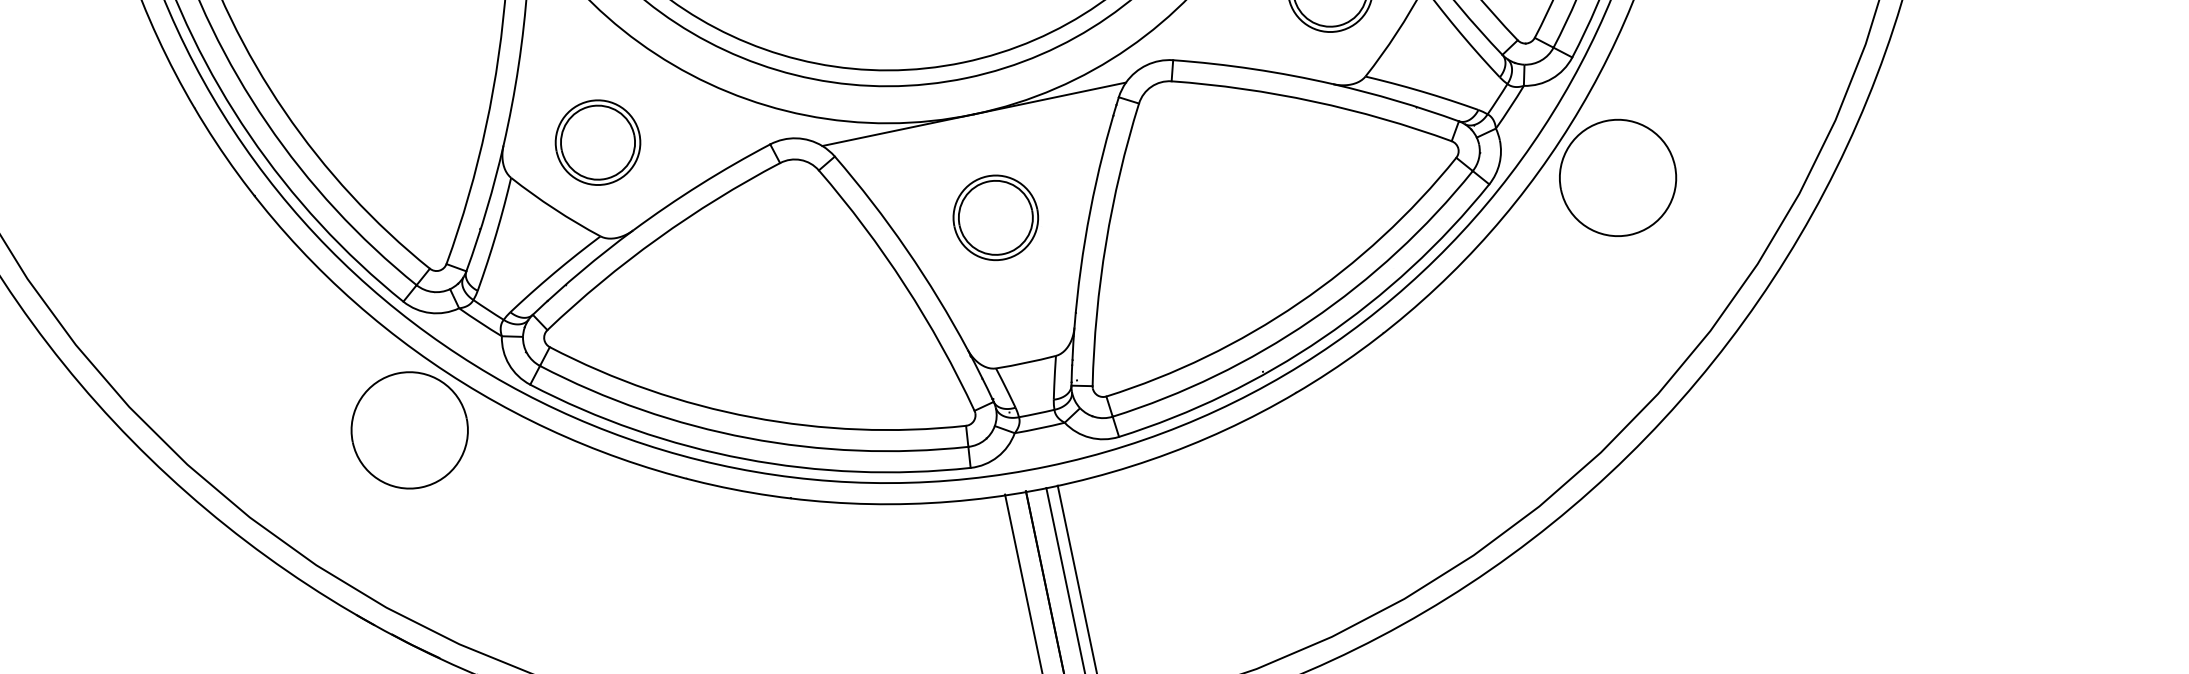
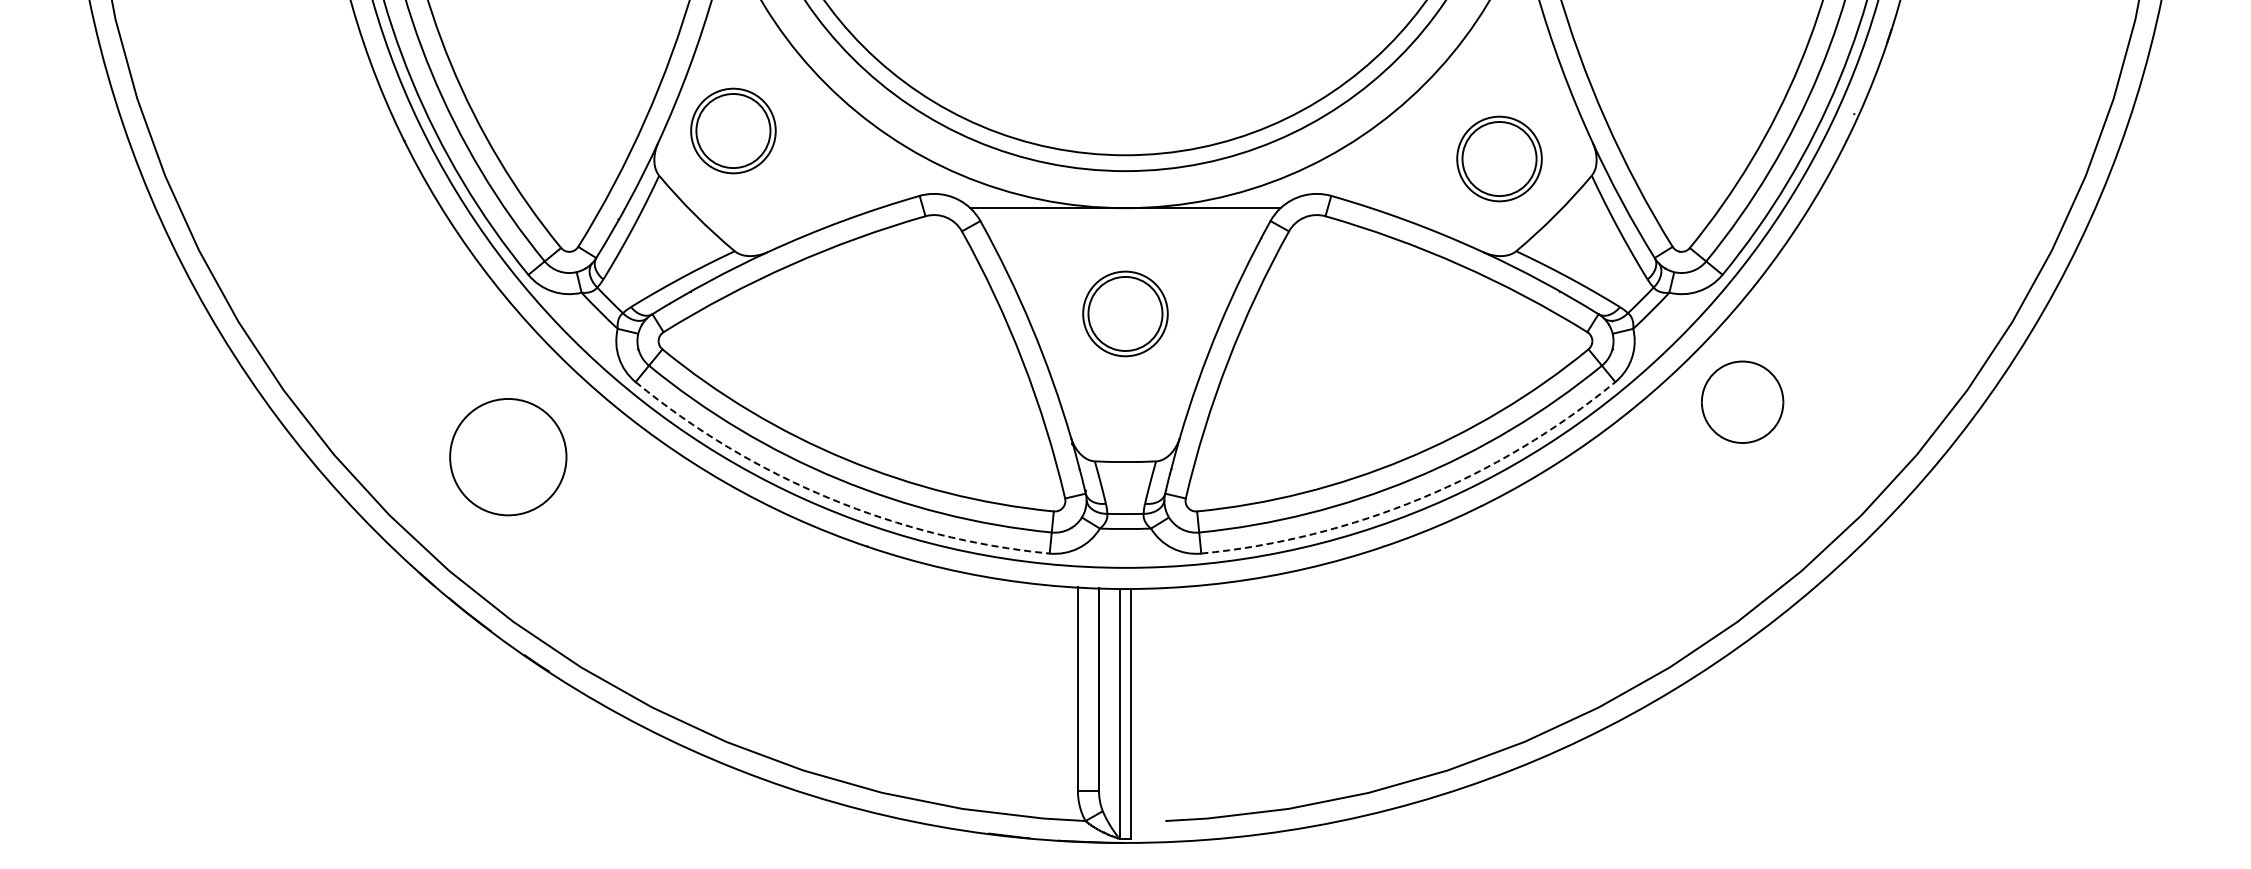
part: (597, 142) -> (733, 130), moved
part: (1617, 178) -> (1742, 402), size x0.7
arc: (1323, 337) -> (1421, 498), solid -> dashed
part: (410, 430) -> (508, 457), moved
arc: (743, 459) -> (829, 498), solid -> dashed

